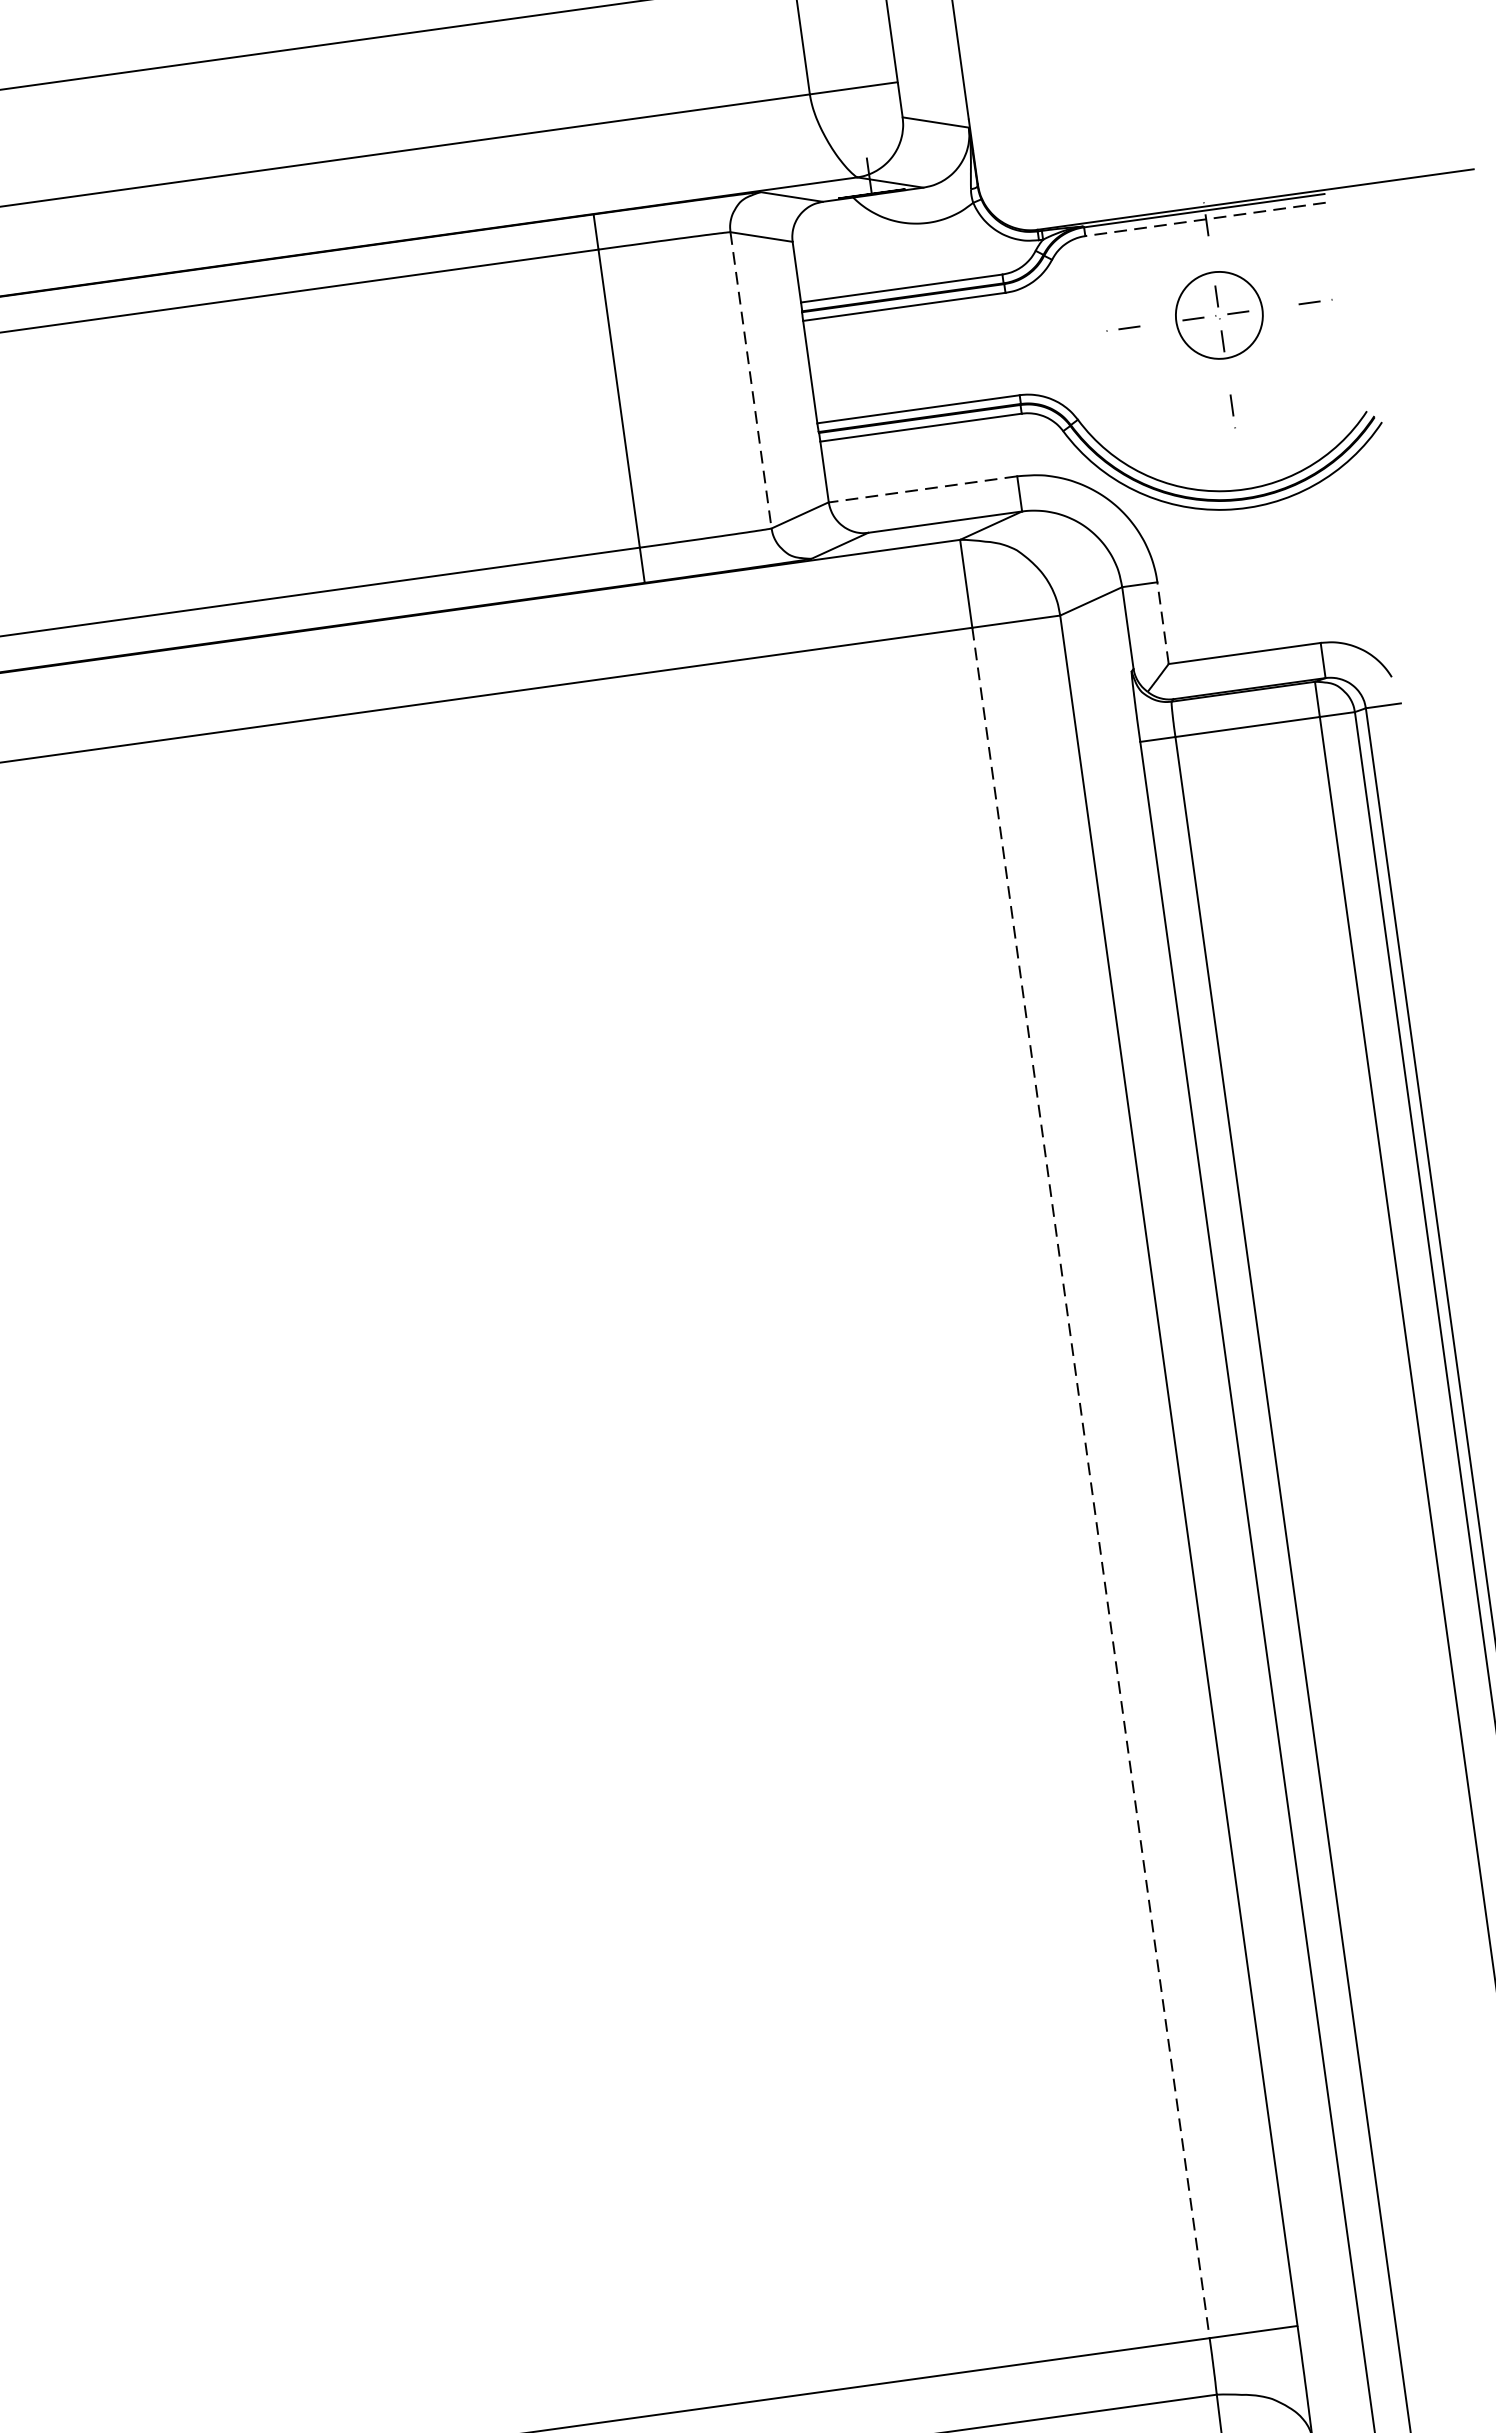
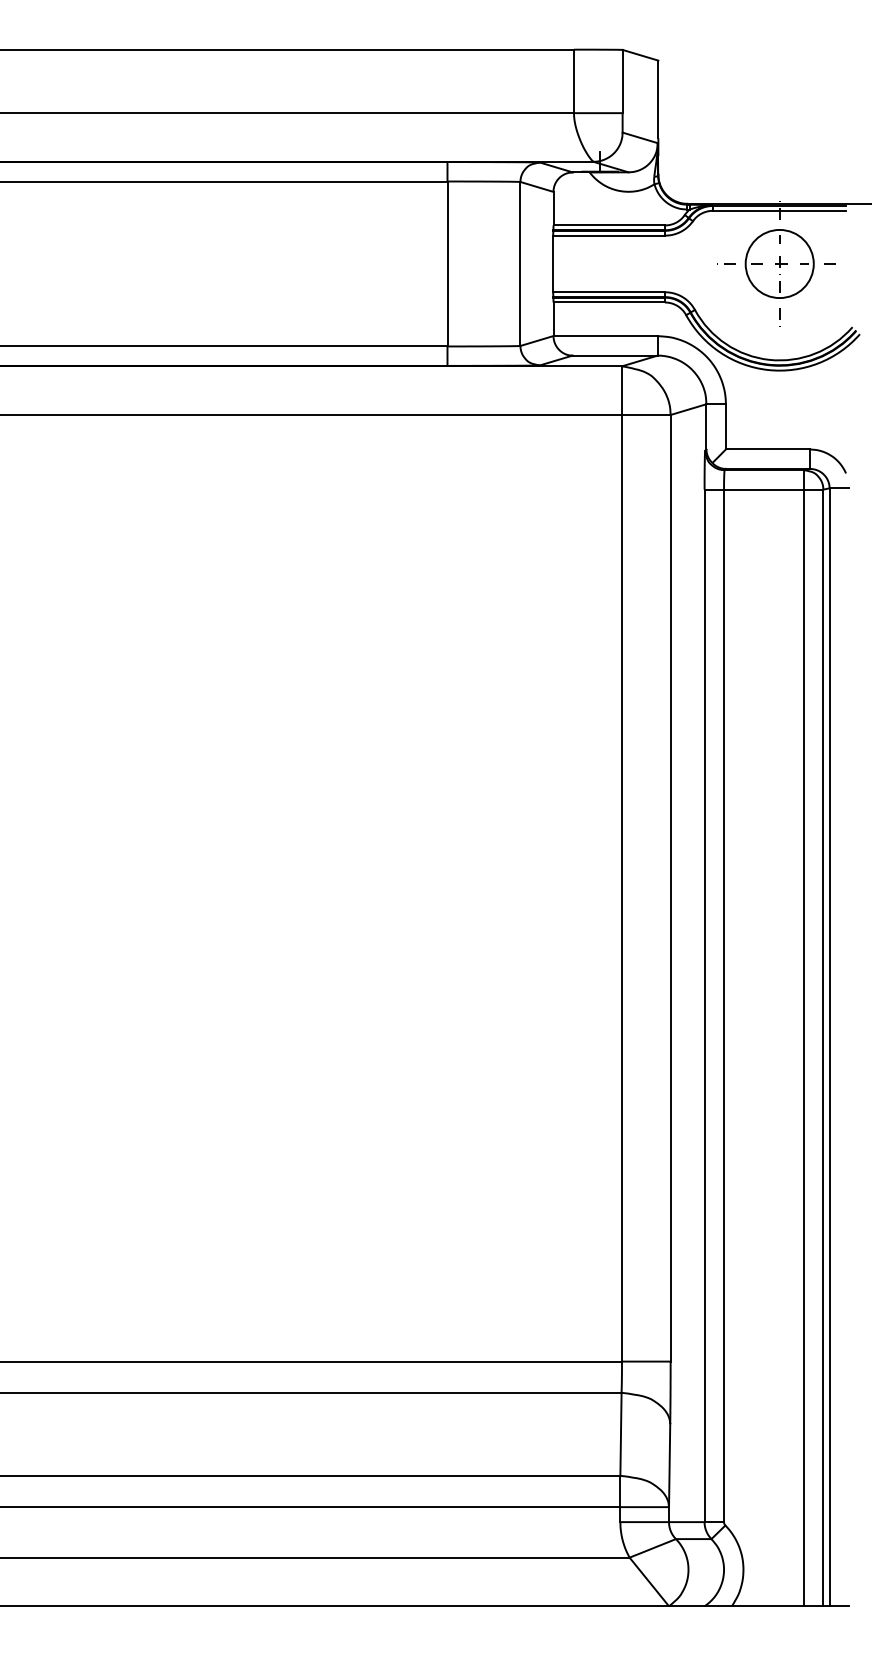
line: (1205, 218) -> (779, 210), dashed -> solid
part: (1218, 314) -> (779, 263), size x1.43
line: (750, 379) -> (520, 263), dashed -> solid
line: (922, 490) -> (605, 336), dashed -> solid
line: (1162, 622) -> (725, 426), dashed -> solid
line: (1090, 1483) -> (621, 888), dashed -> solid

